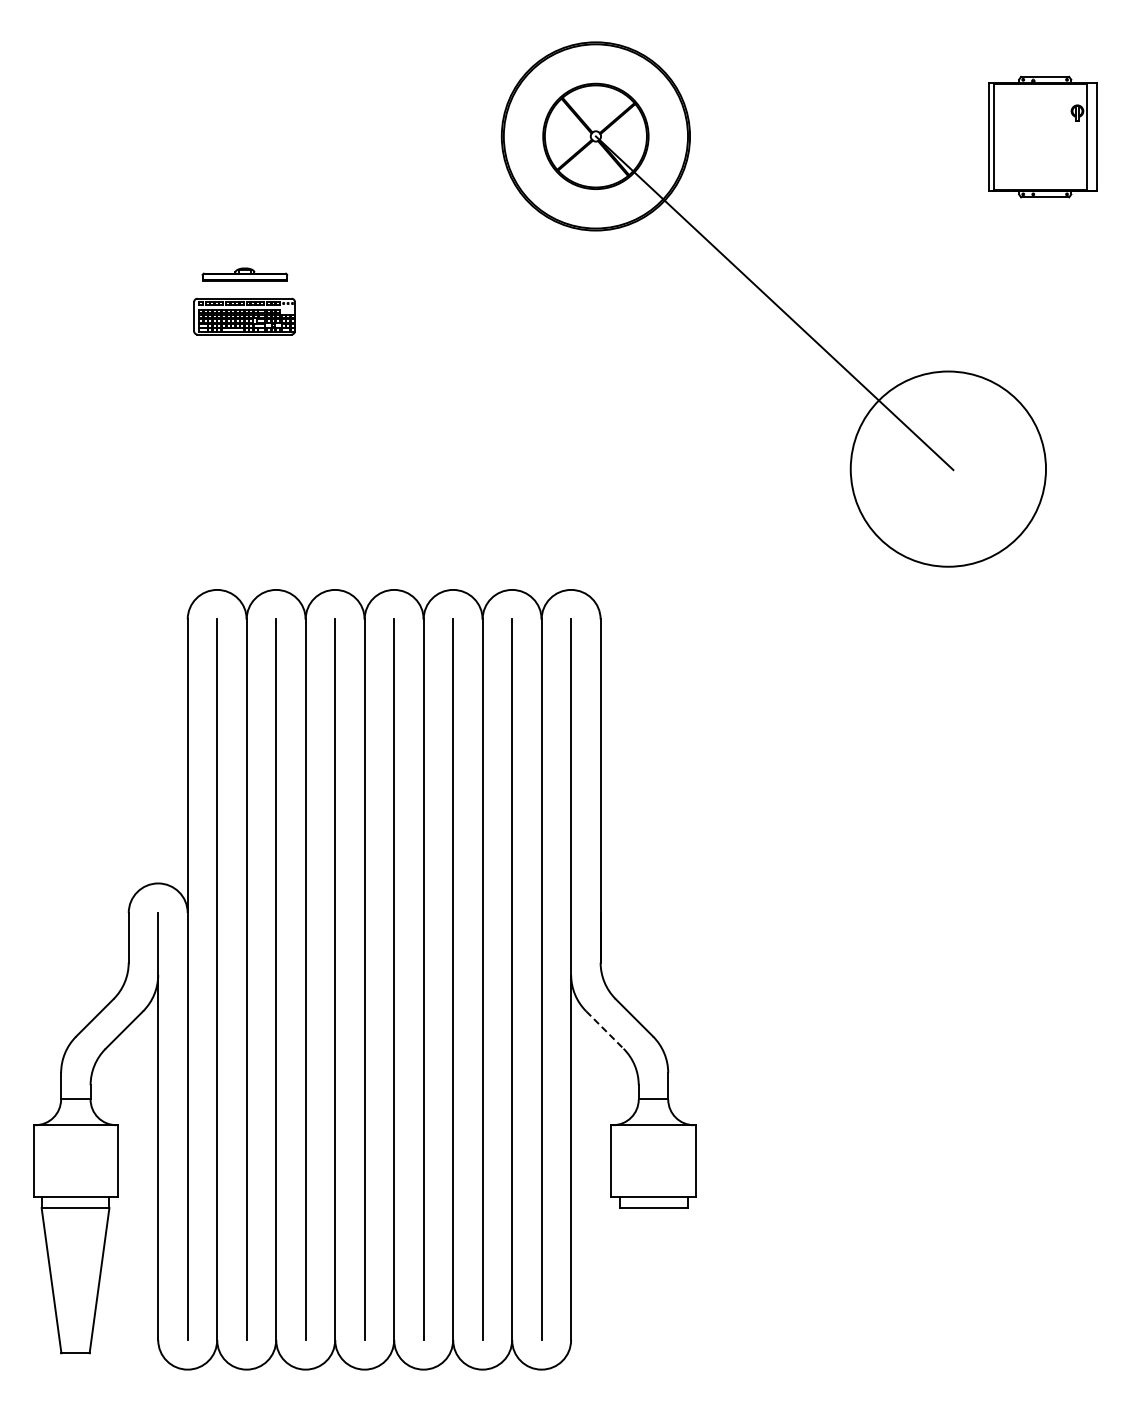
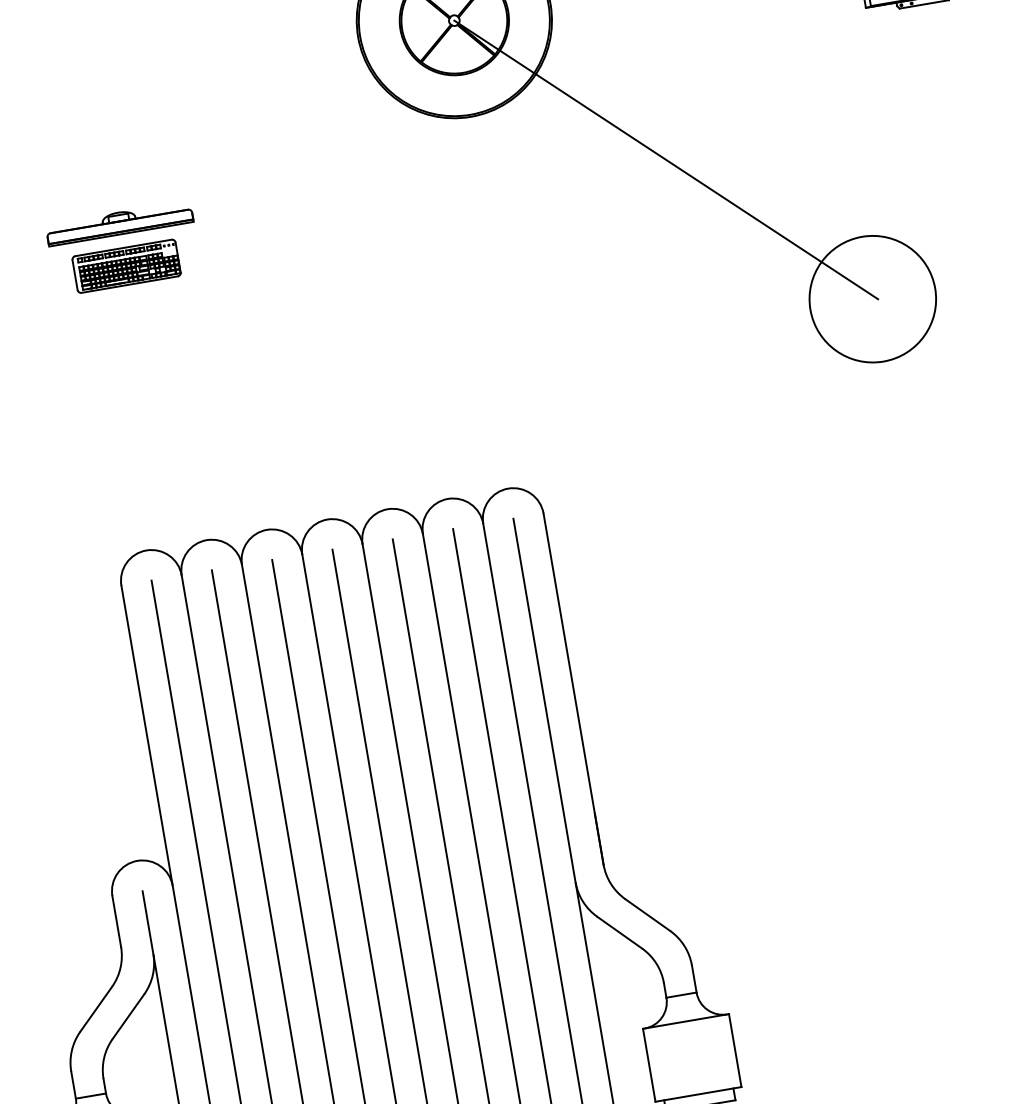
part: (244, 274) -> (119, 223), size x1.67
circle: (948, 469) -> (873, 299), size x0.62
line: (605, 1030) -> (620, 933), dashed -> solid

